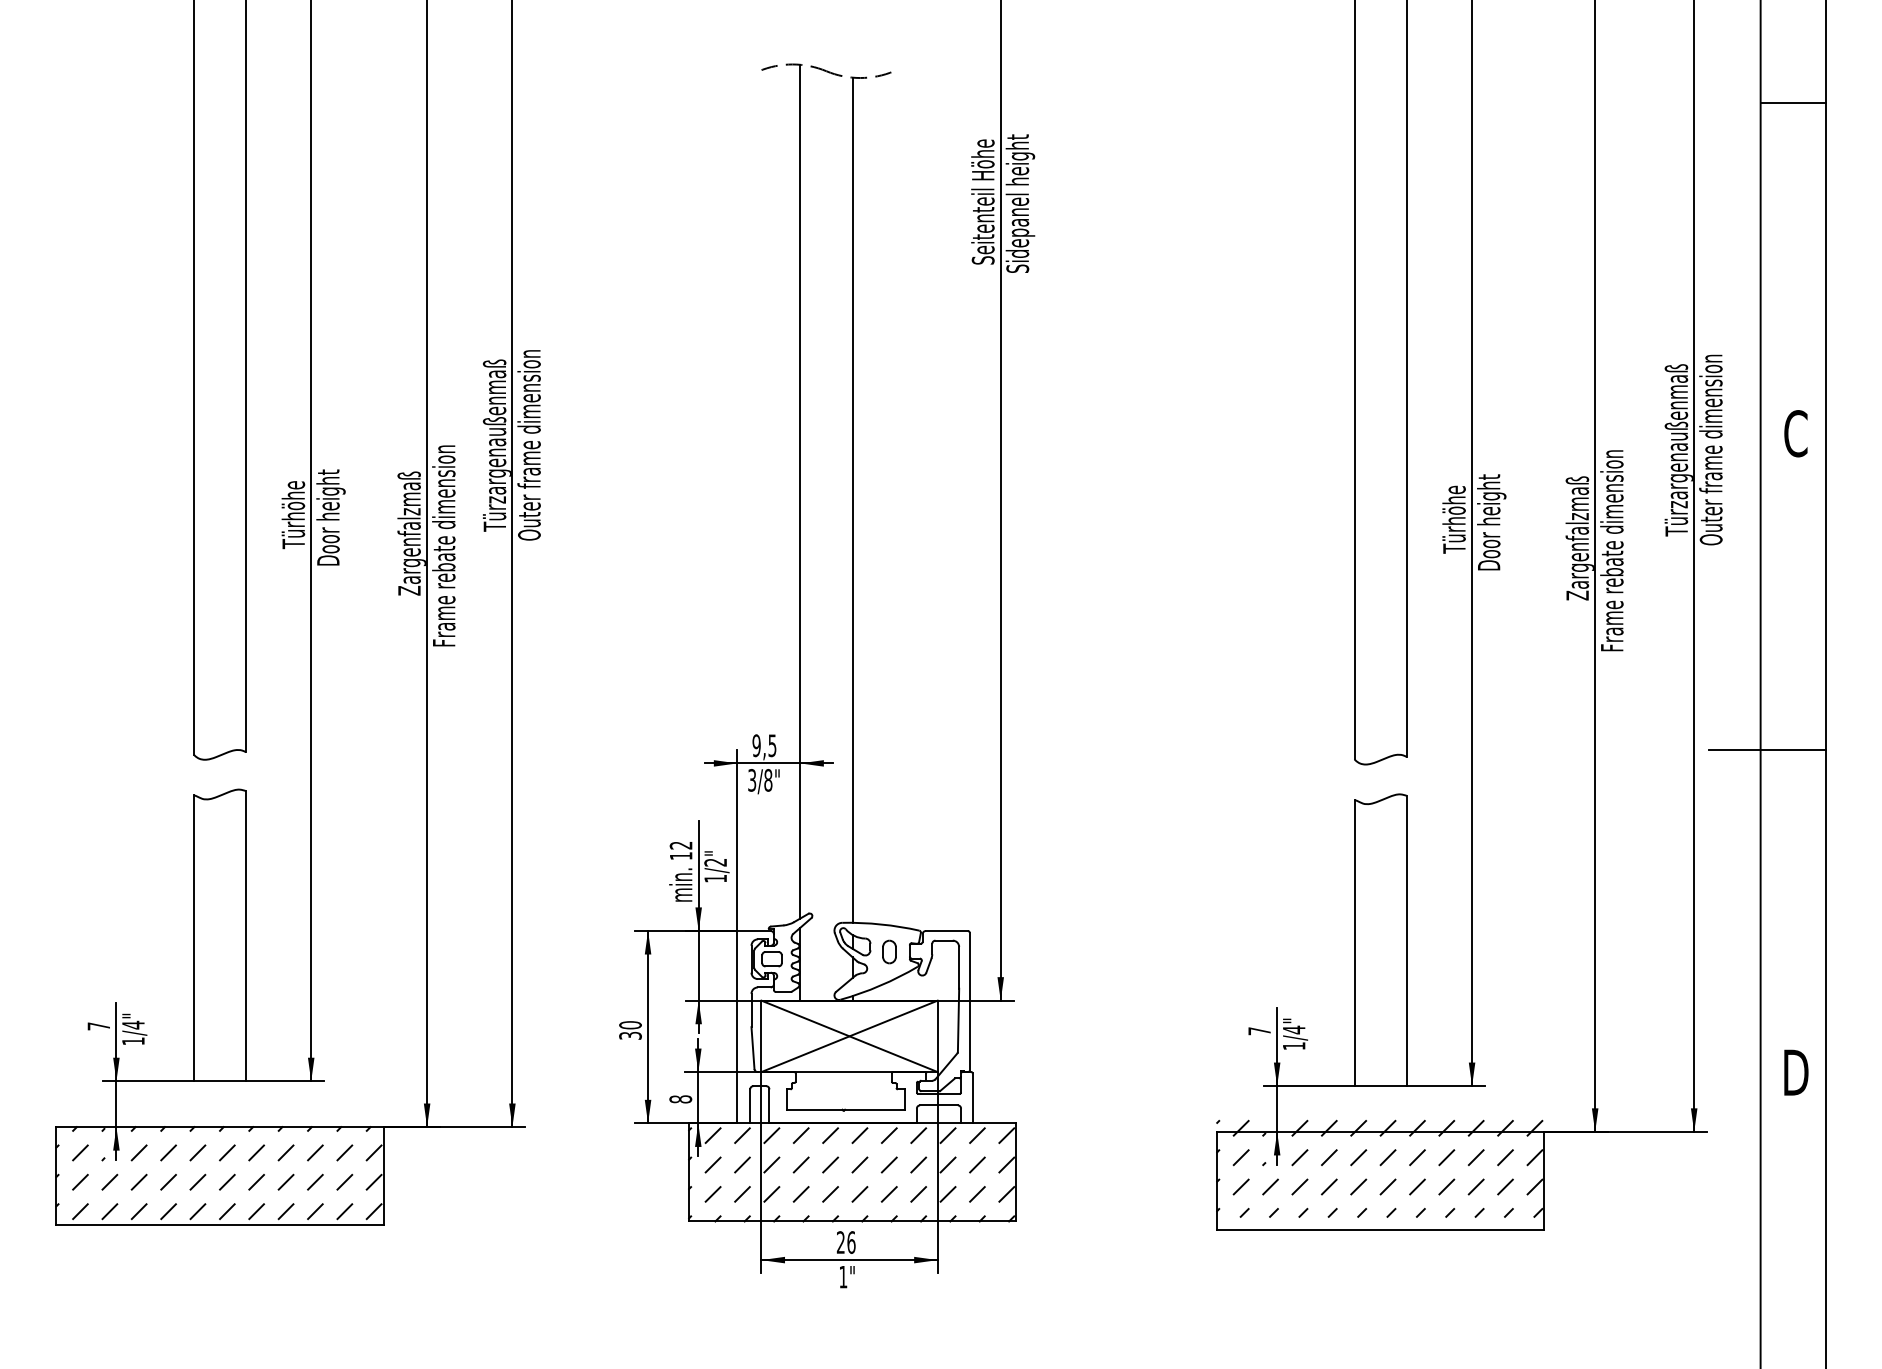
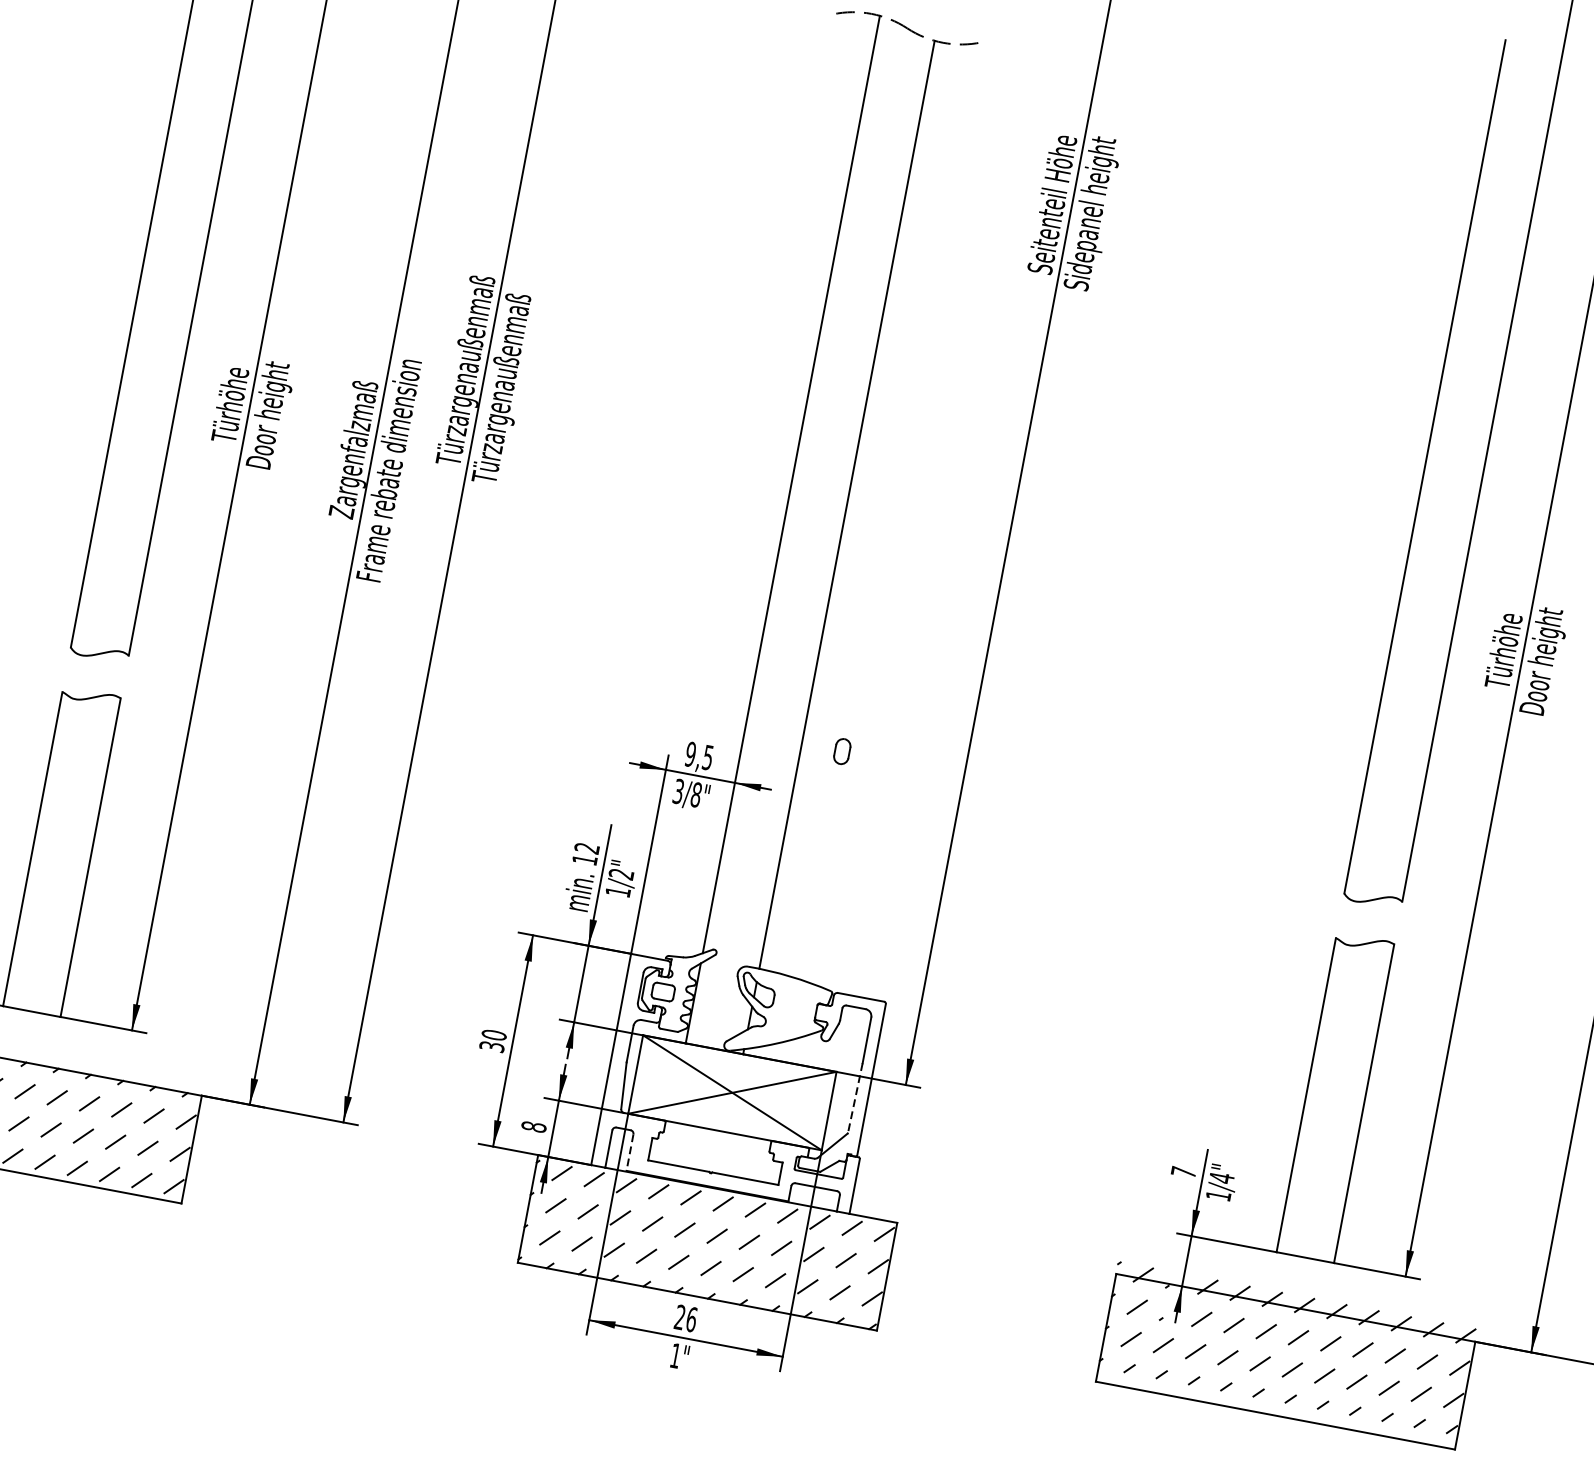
text: (531, 445) -> (505, 378), Outer frame dimension -> Türzargenaußenmaß
part: (889, 951) -> (842, 751), moved
line: (958, 1020) -> (855, 1098), solid -> dashed
line: (769, 1105) -> (630, 1152), solid -> dashed

